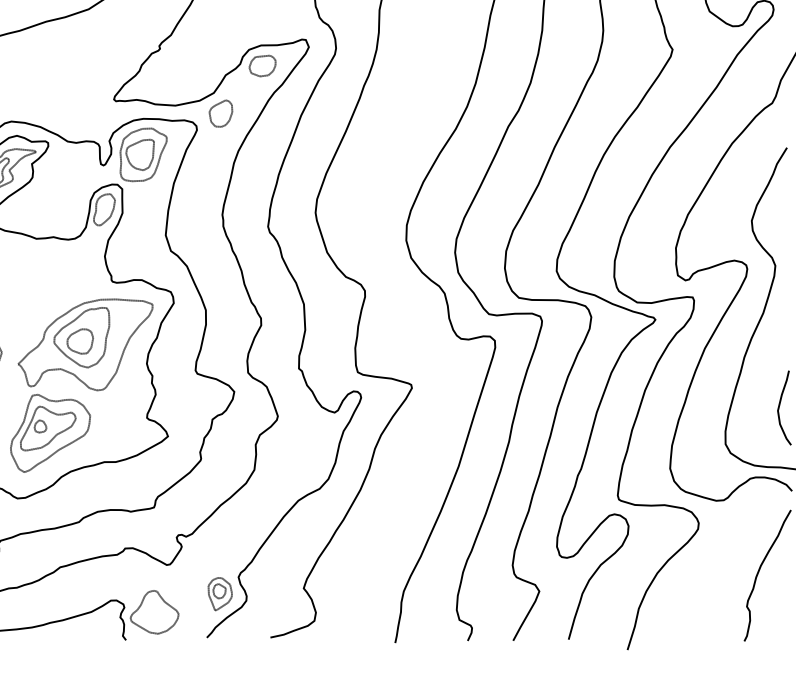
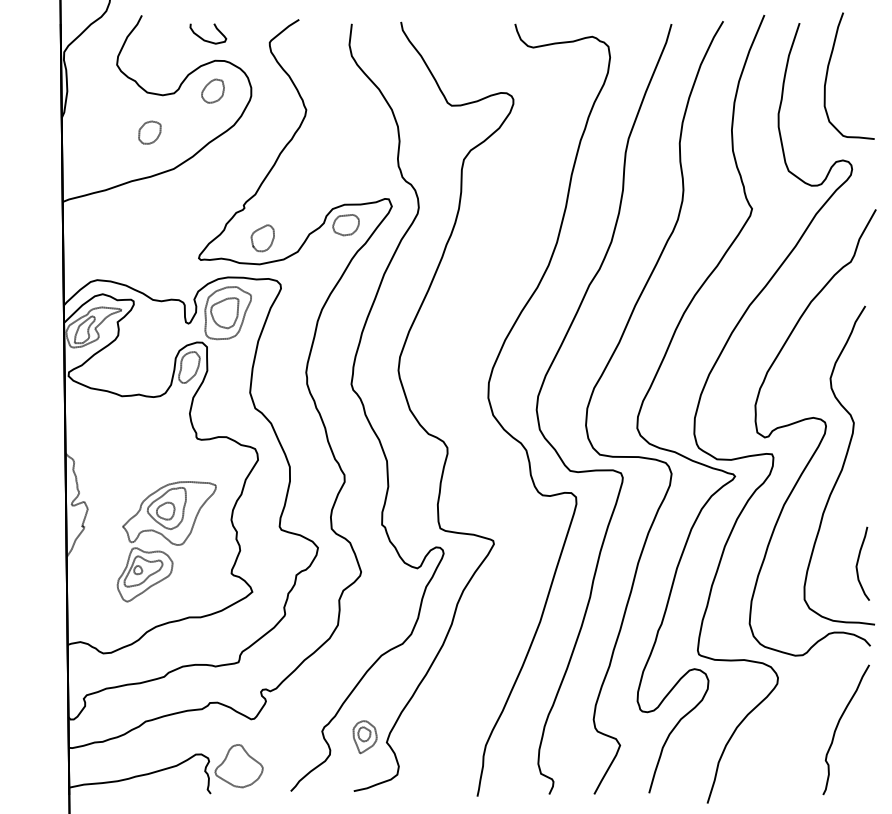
part: (220, 113) -> (262, 238), moved
part: (81, 385) -> (166, 541), size x0.7
part: (219, 594) -> (364, 737), moved

